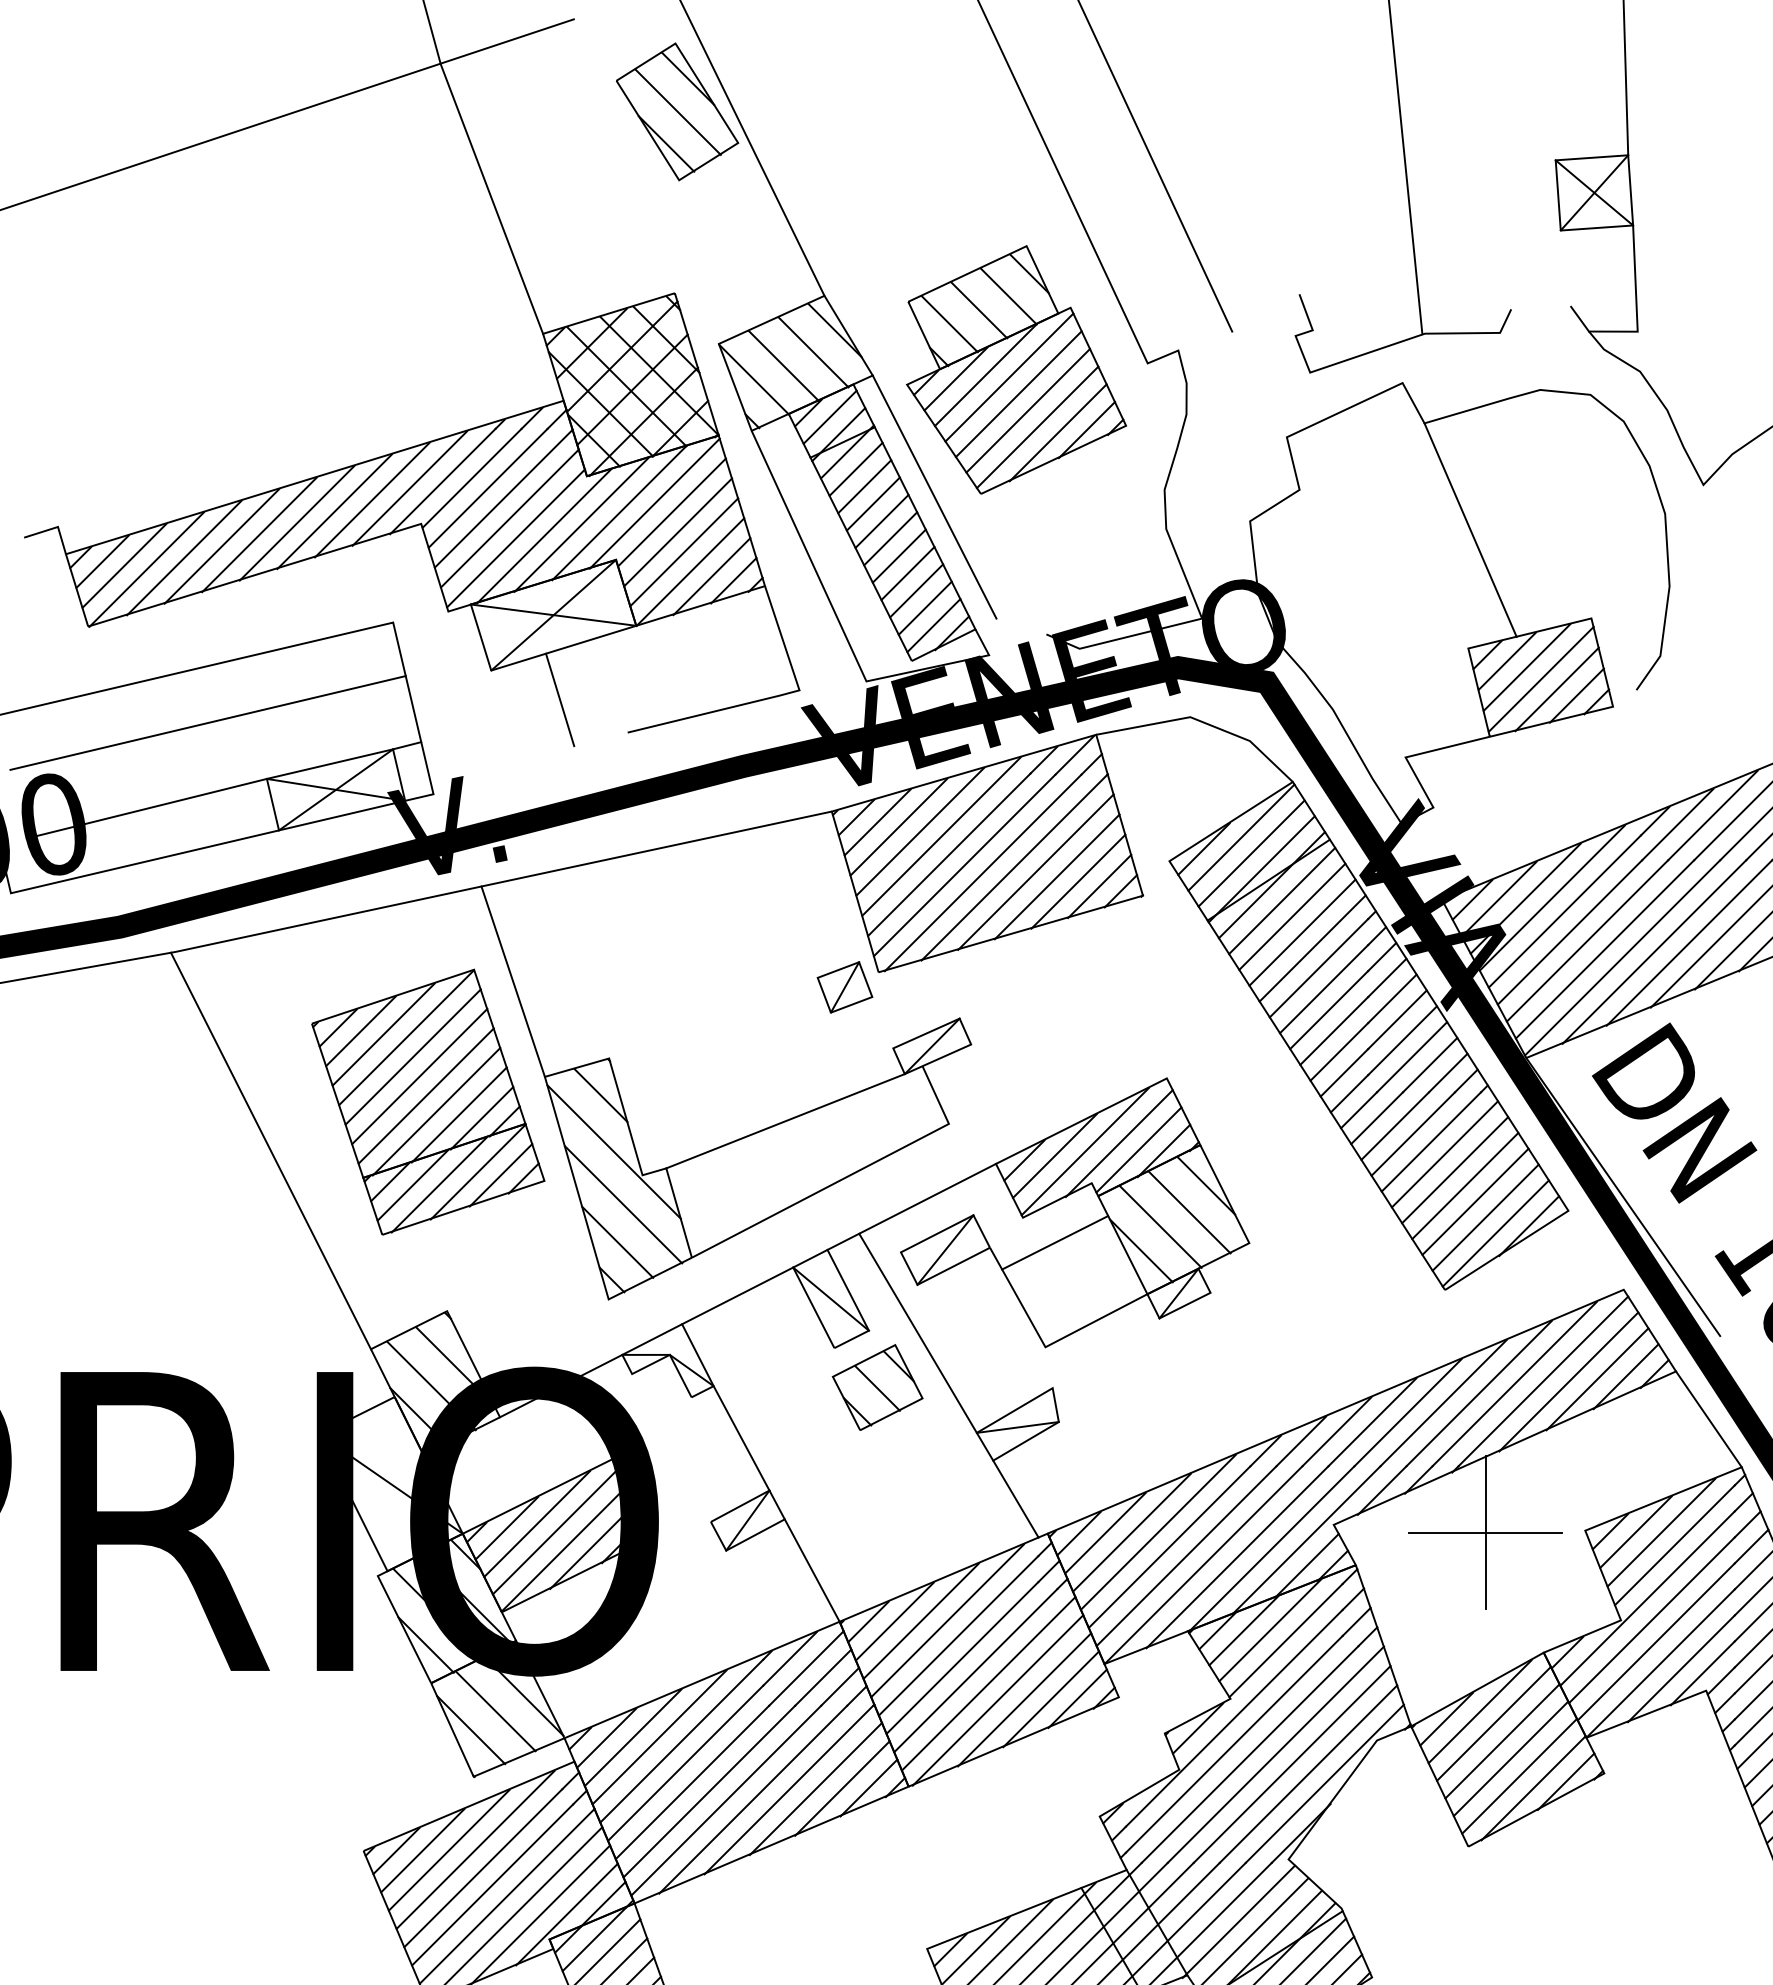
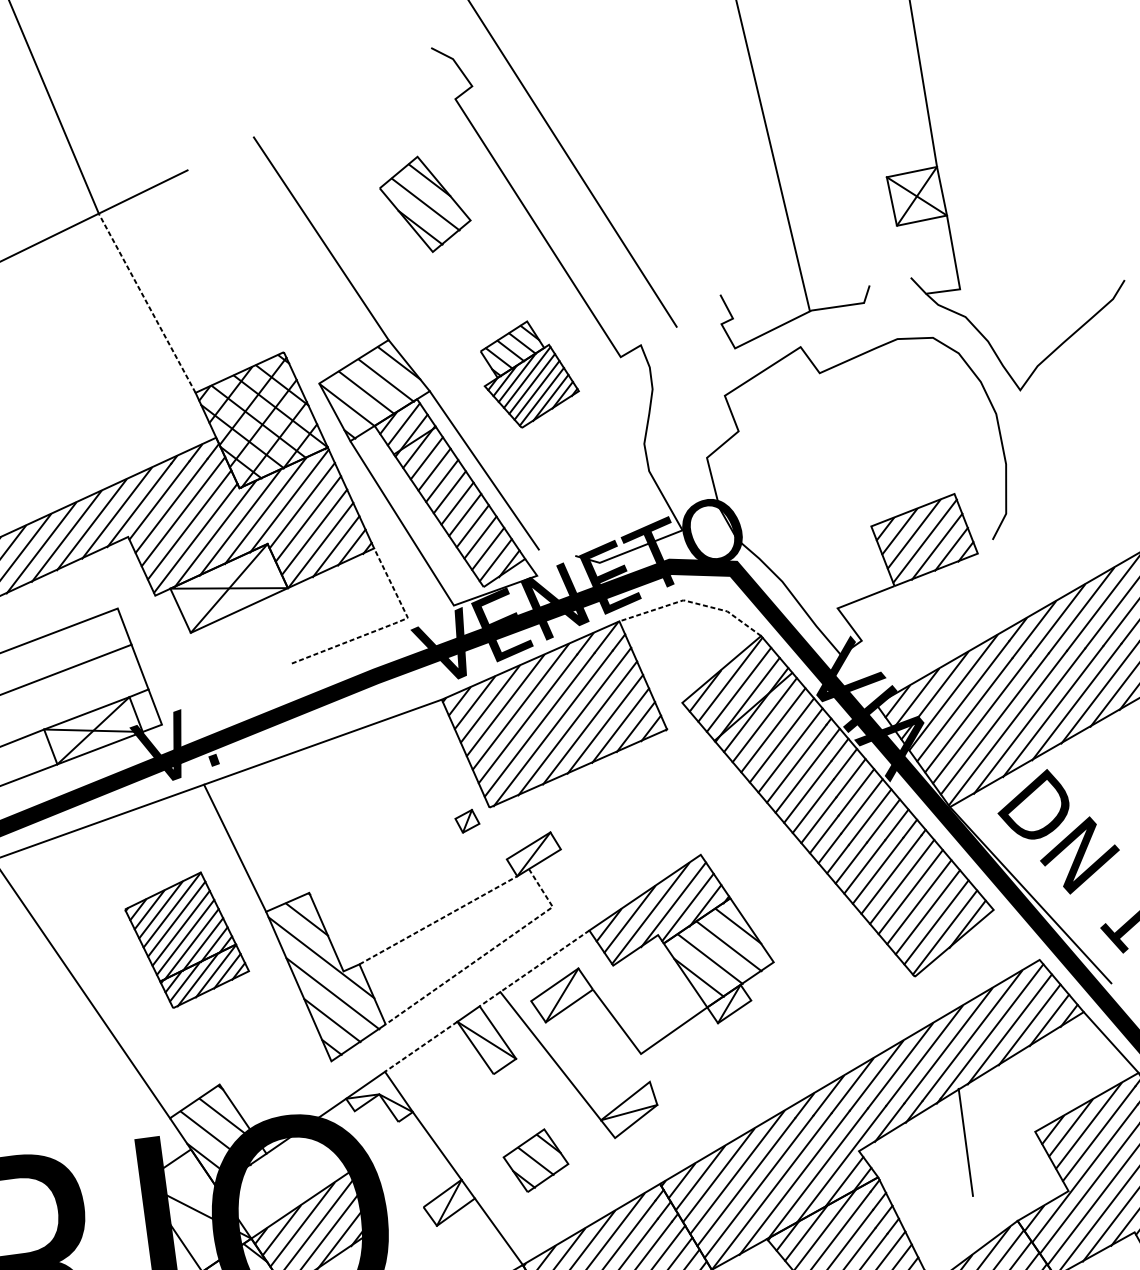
part: (677, 111) -> (425, 204), moved
line: (491, 198) -> (146, 303), solid -> dashed
part: (1016, 369) -> (529, 373), size x0.6
line: (1470, 529) -> (861, 443), removed
line: (768, 698) -> (387, 626), solid -> dashed
line: (560, 699) -> (241, 646), removed
line: (1203, 722) -> (693, 602), solid -> dashed
part: (844, 987) -> (467, 821), size x0.6
part: (428, 1101) -> (187, 939), size x0.7
line: (786, 1121) -> (439, 920), solid -> dashed
line: (848, 1176) -> (487, 953), solid -> dashed
line: (911, 1206) -> (534, 968), solid -> dashed
line: (1055, 1242) -> (638, 979), removed
line: (737, 1296) -> (421, 1047), solid -> dashed
part: (877, 1387) -> (535, 1160), moved
line: (1015, 1498) -> (634, 1162), removed
line: (1485, 1532) -> (965, 1142), removed

